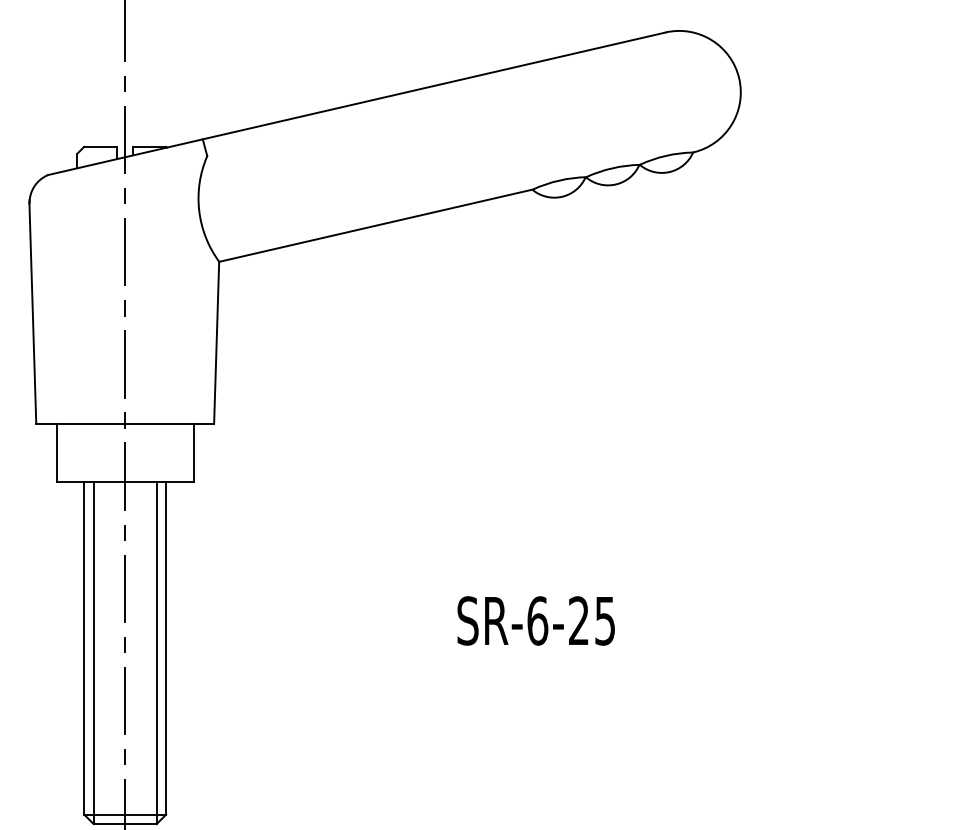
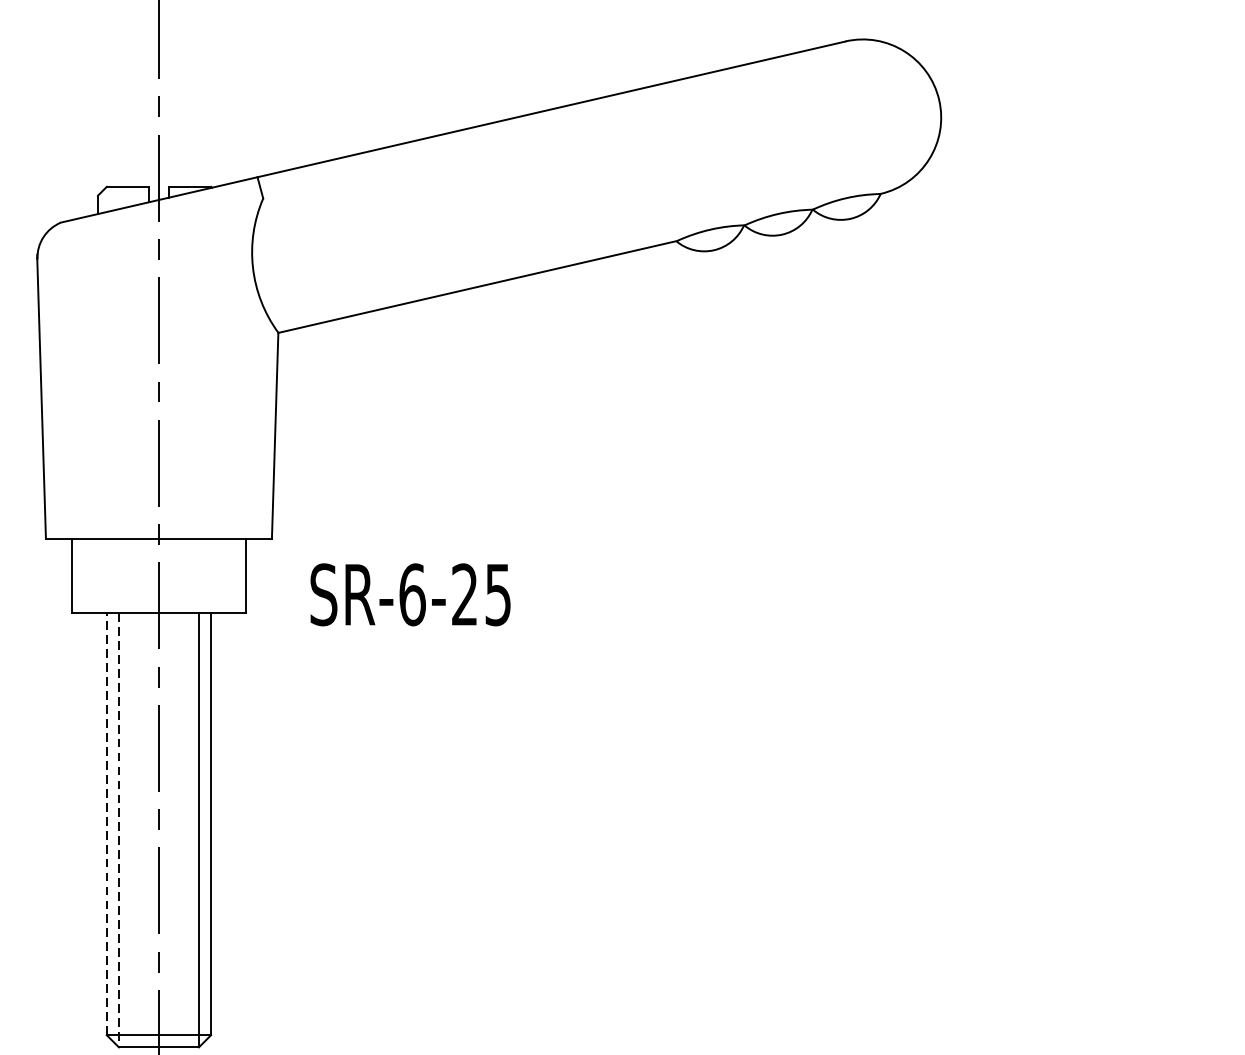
text: (535, 620) -> (409, 594), moved
line: (84, 647) -> (107, 822), solid -> dashed
line: (93, 653) -> (118, 830), solid -> dashed

